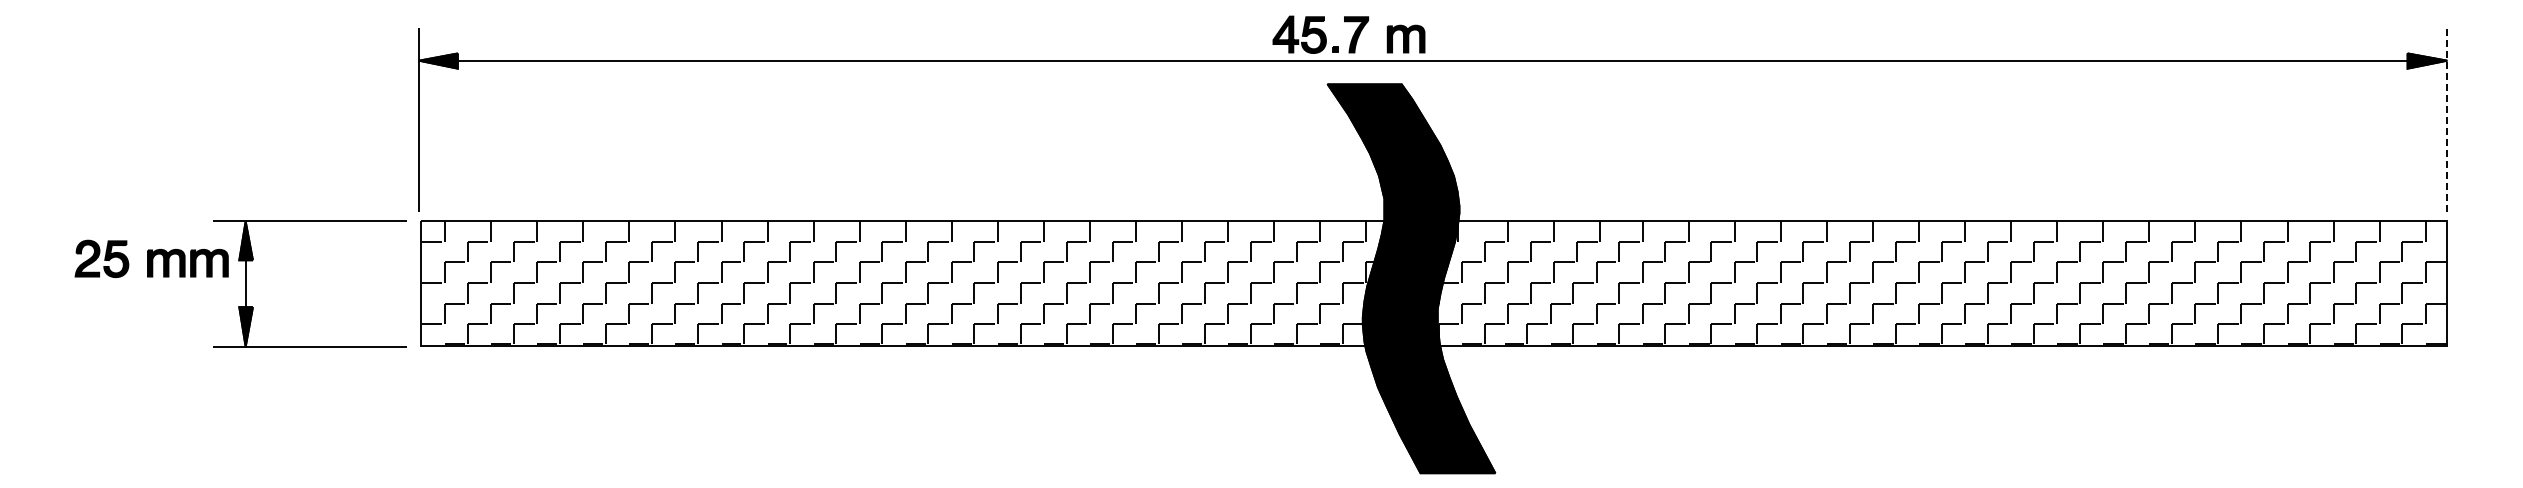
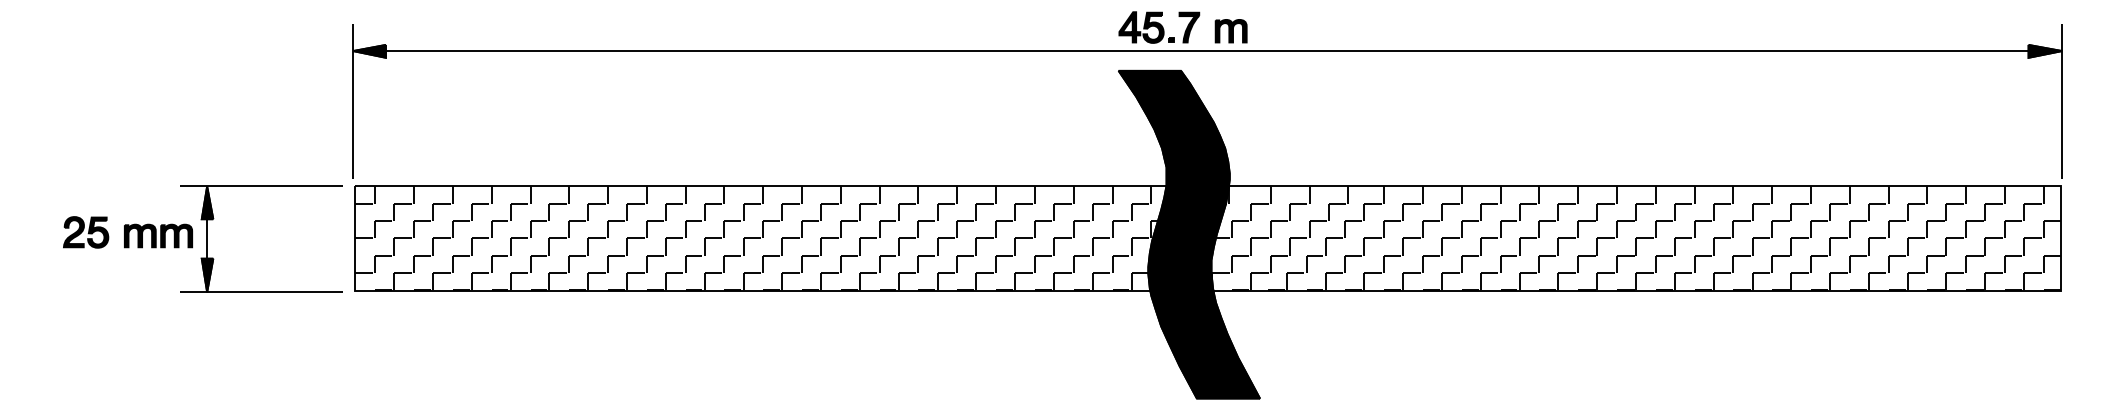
part: (1348, 34) -> (1182, 27), moved
line: (2447, 119) -> (2062, 100), dashed -> solid
part: (151, 258) -> (127, 232), moved

